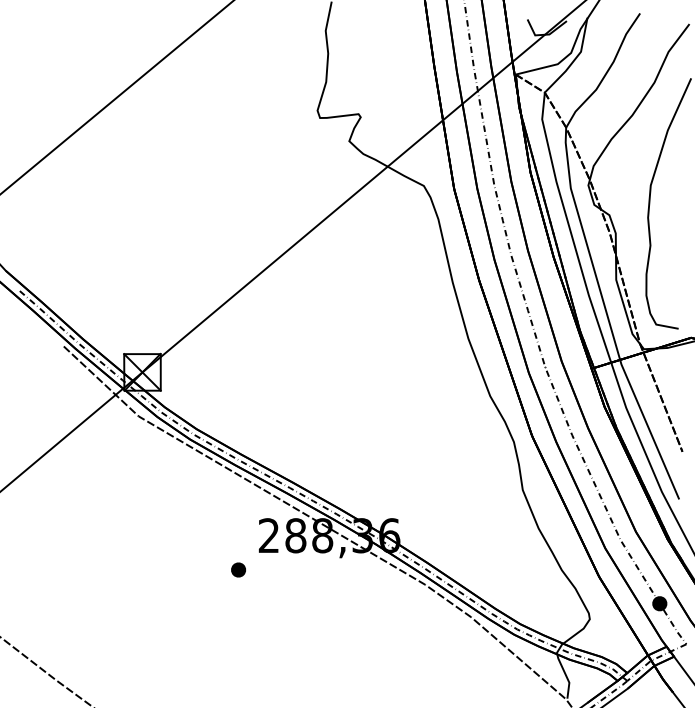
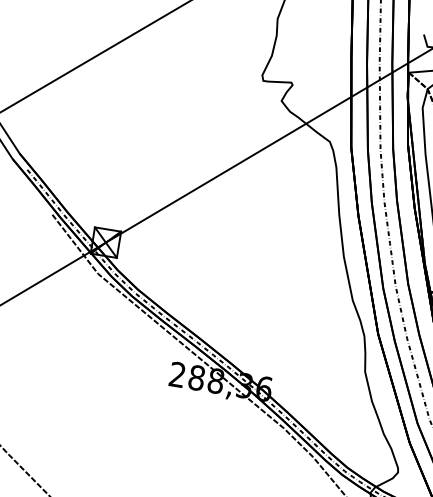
part: (238, 569) -> (151, 395), removed

